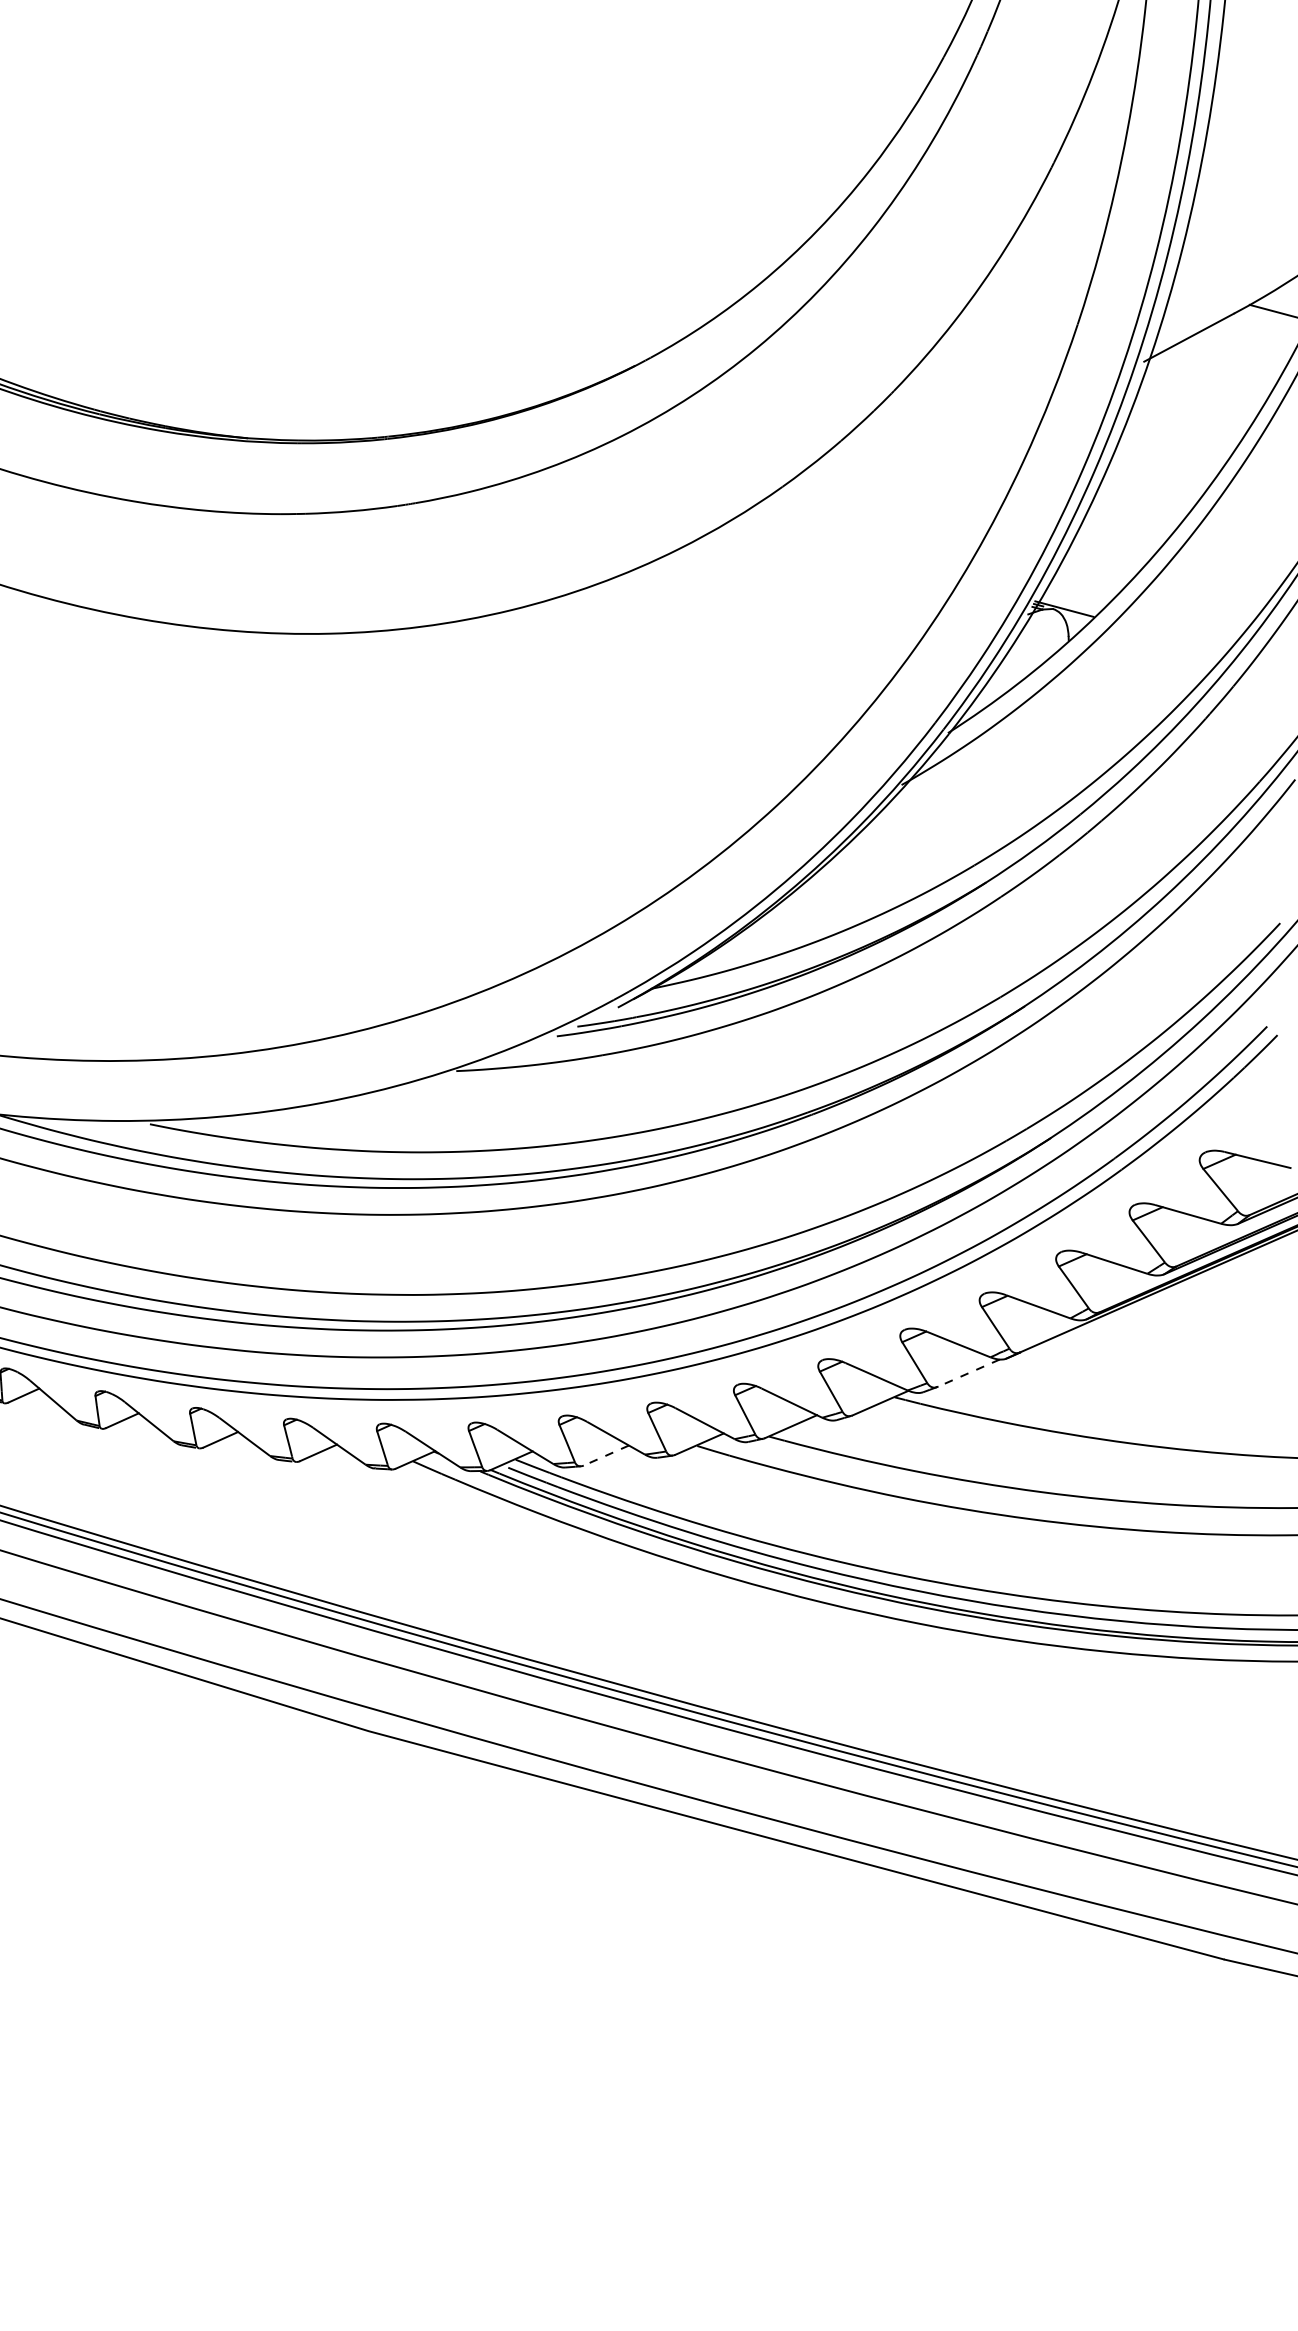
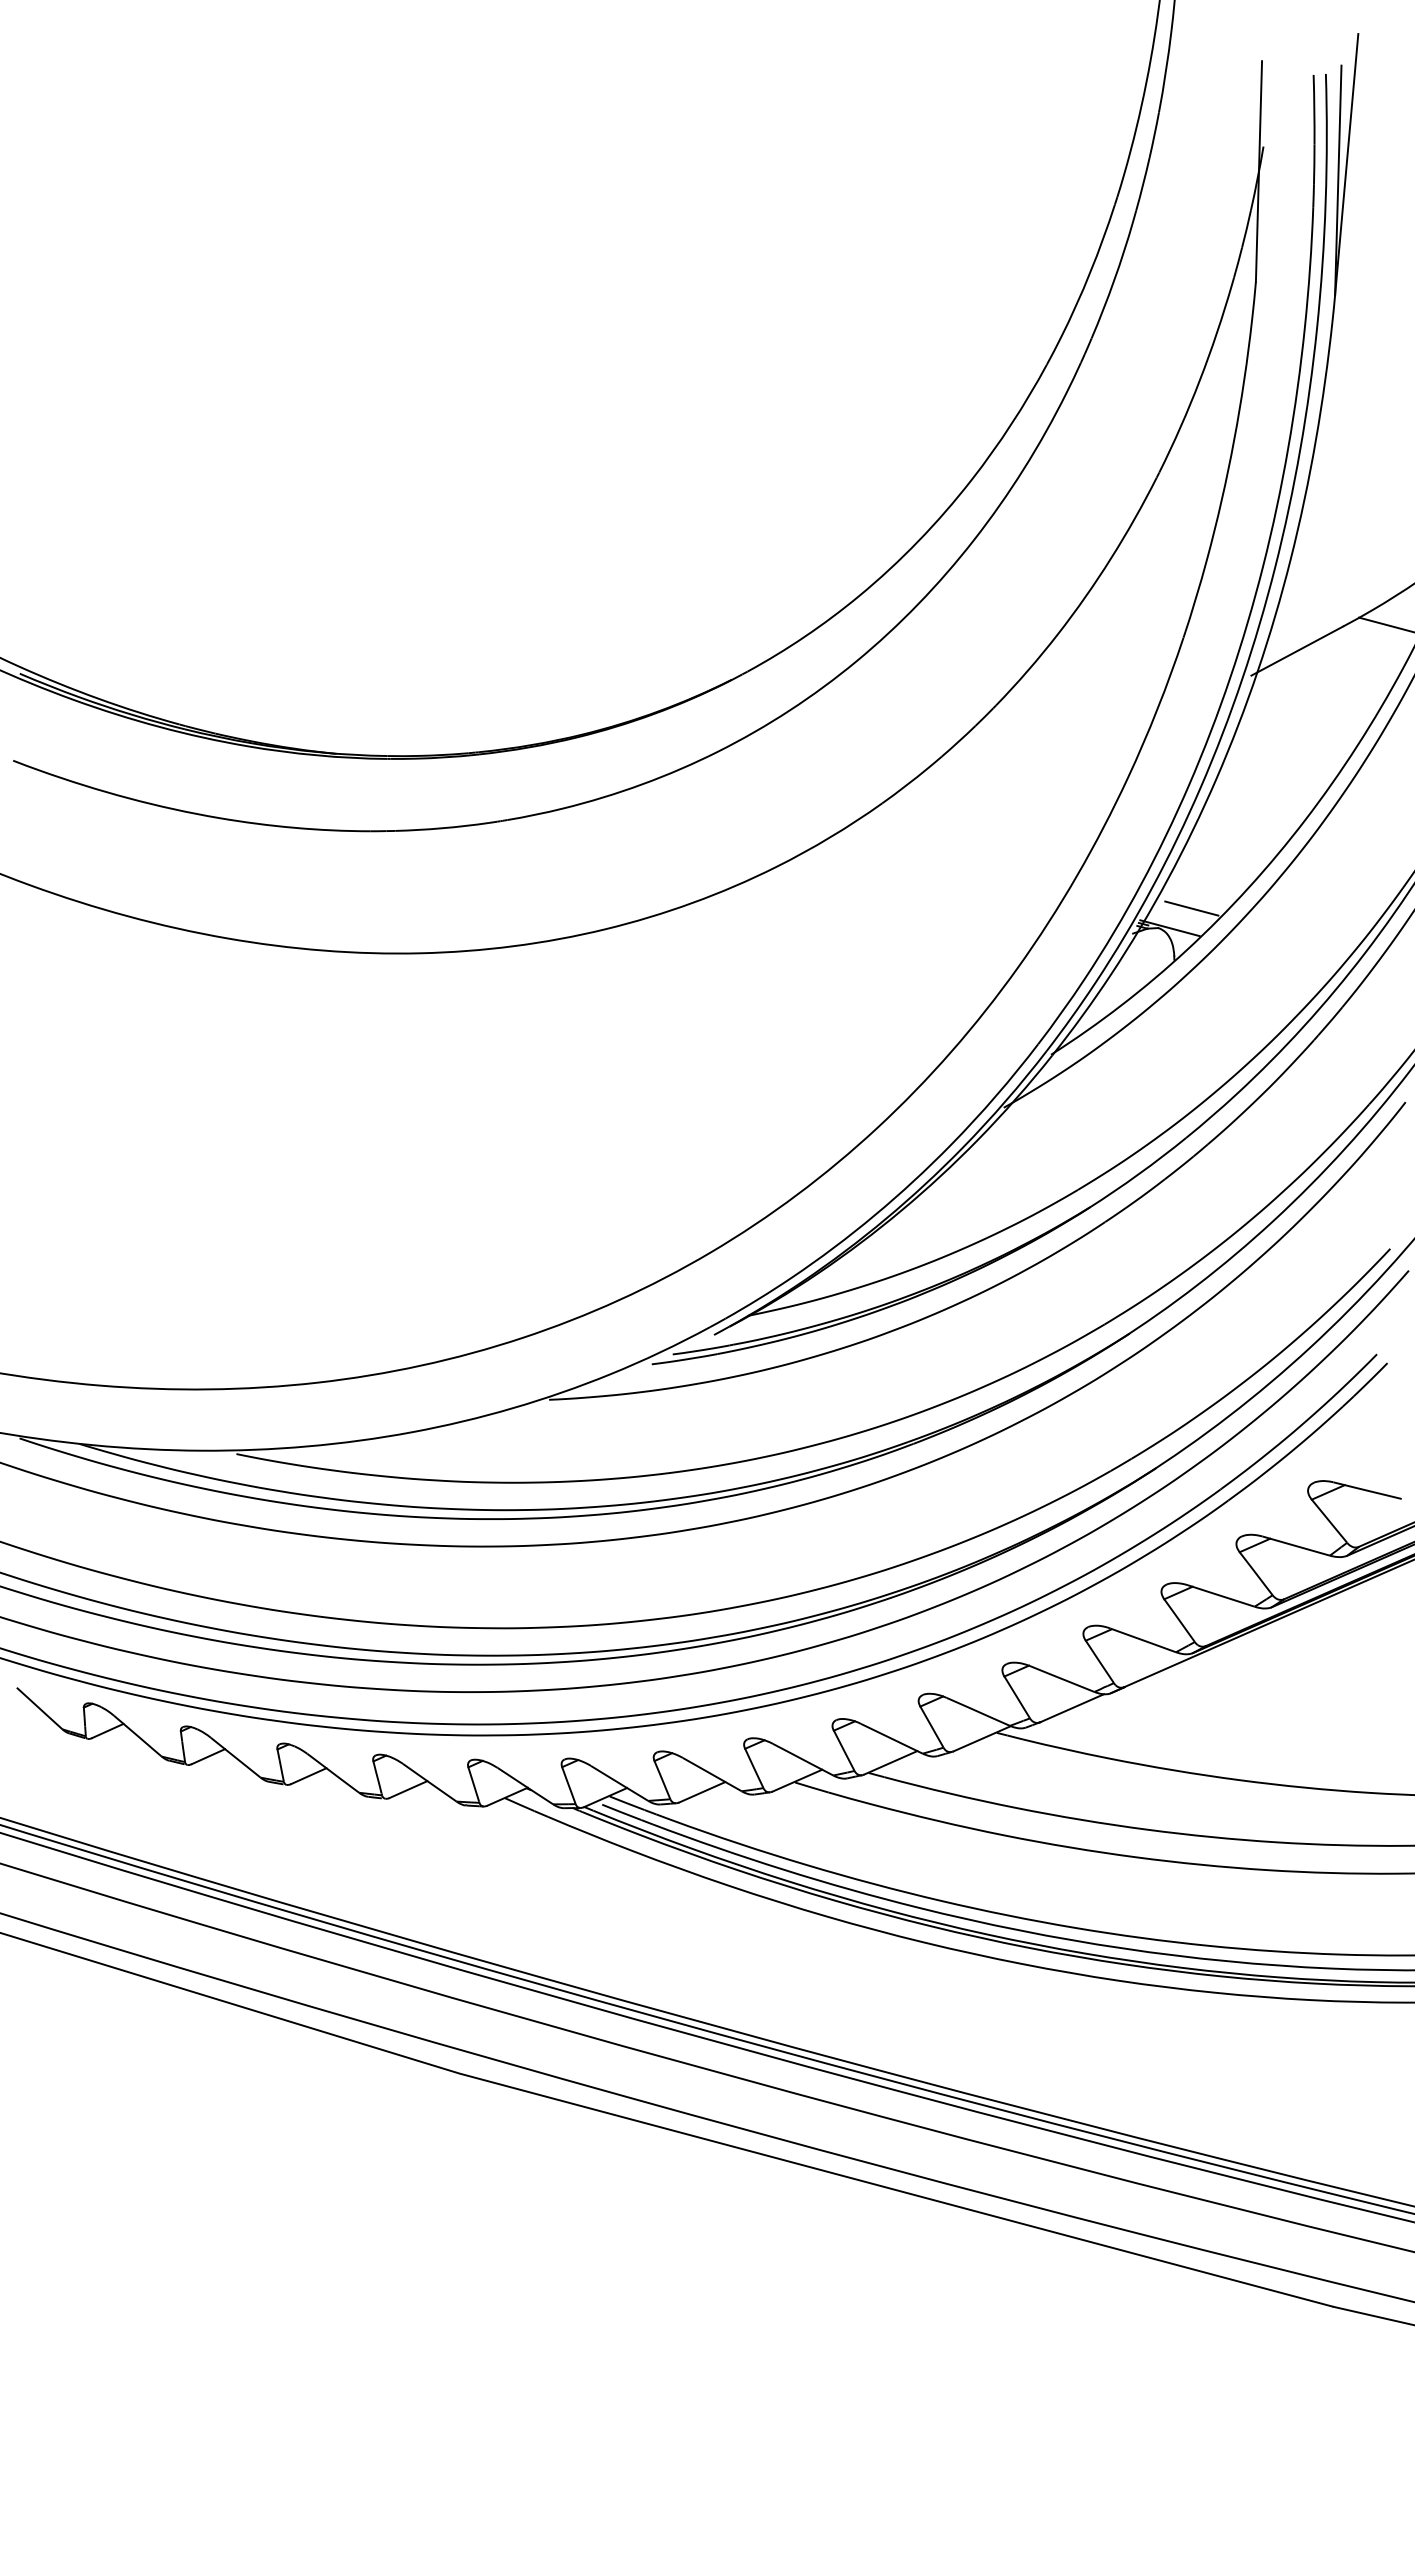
line: (1085, 589) -> (1191, 908), added
line: (968, 1373) -> (1072, 1708), dashed -> solid
line: (605, 1455) -> (701, 1792), dashed -> solid

